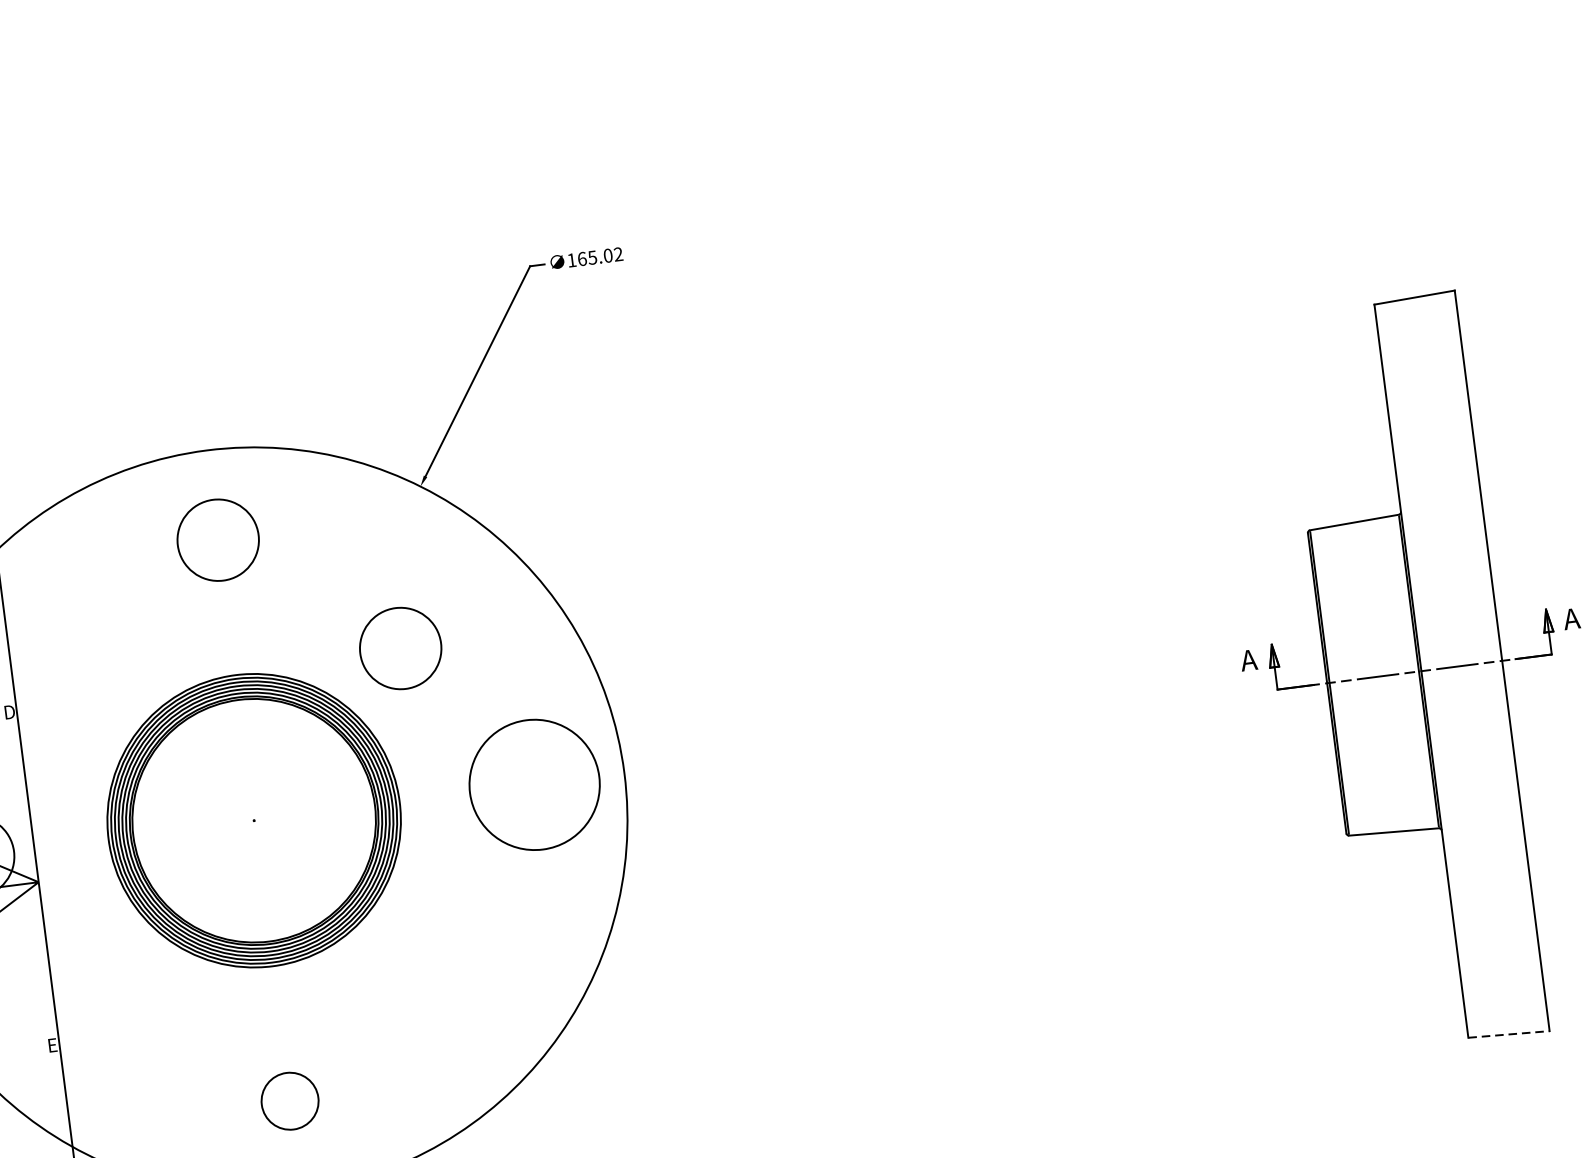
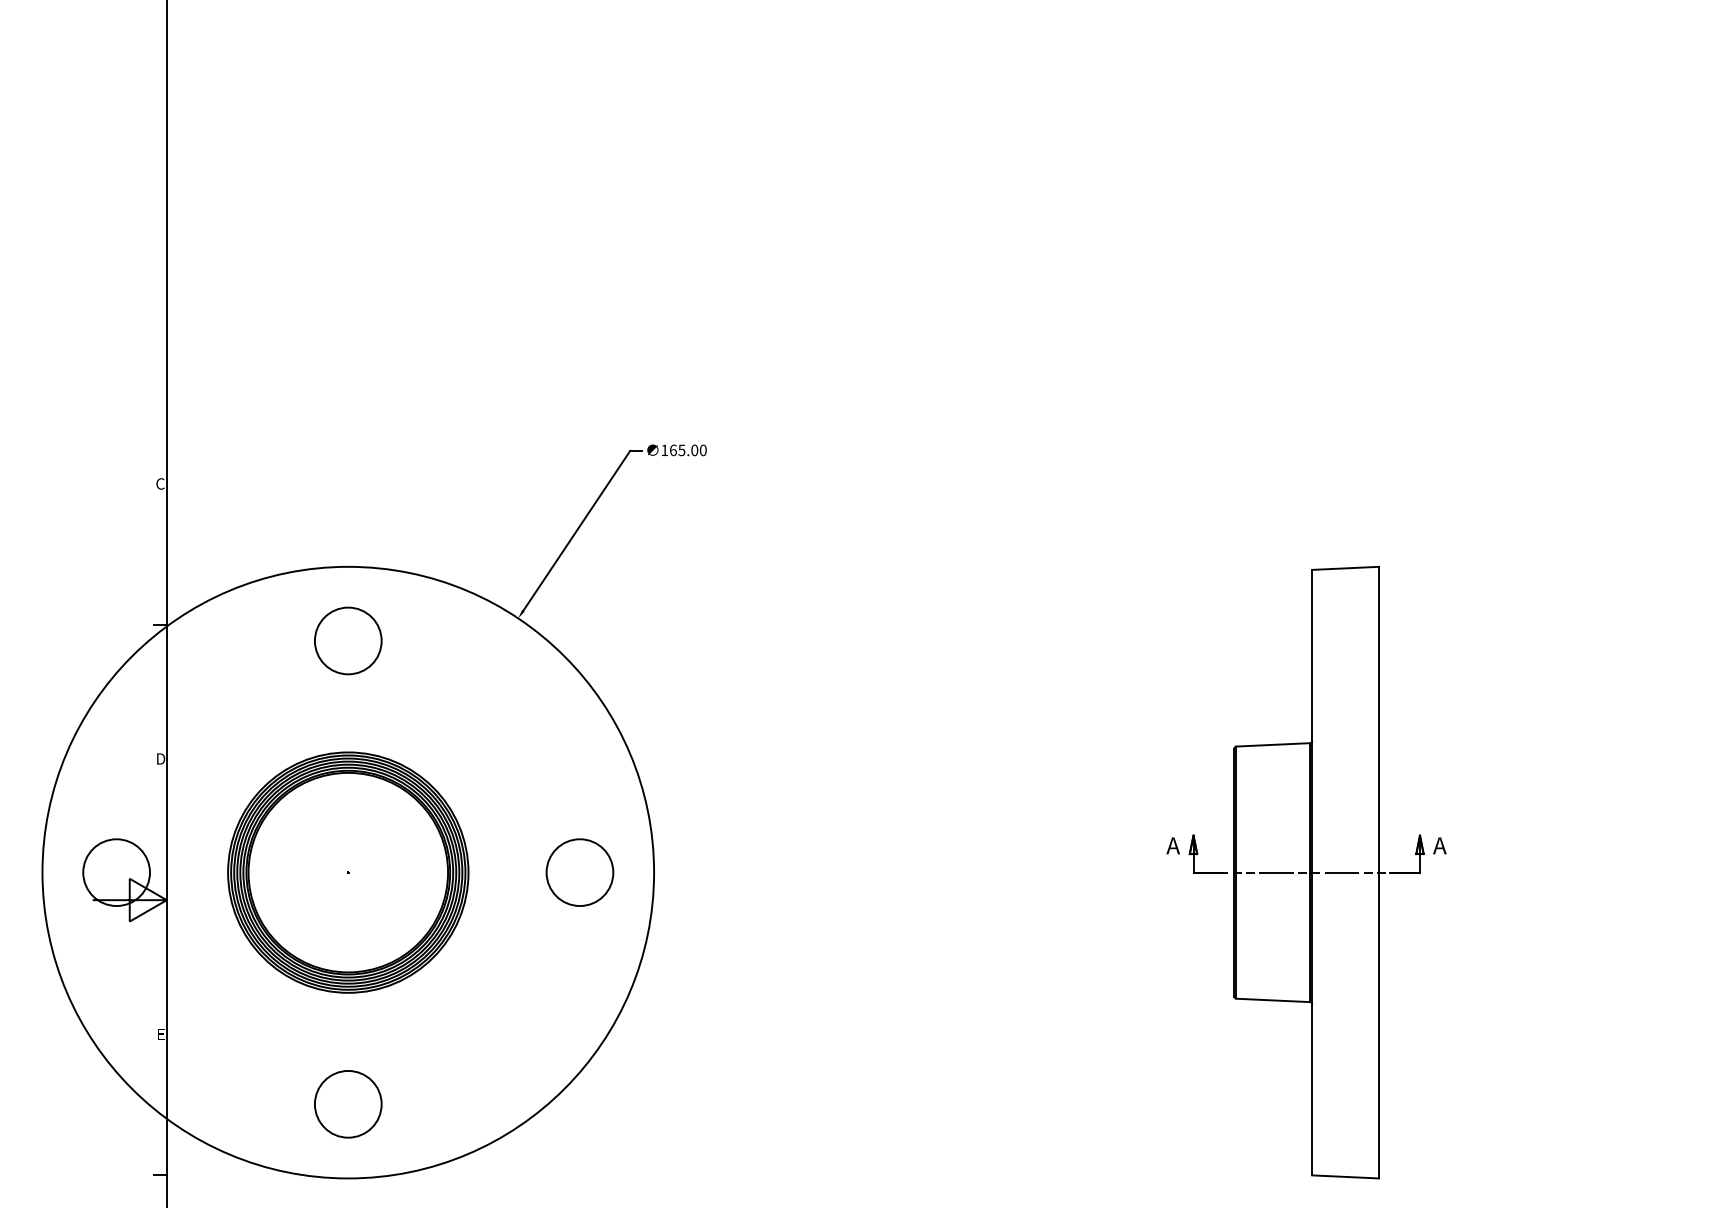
text: (617, 254) -> (702, 450), 165.02 -> 165.00
circle: (400, 647) -> (485, 747), removed
circle: (534, 784) -> (579, 872), size x0.62
line: (1509, 1033) -> (1346, 1176), dashed -> solid
circle: (289, 1100) -> (347, 1103), size x1.43

